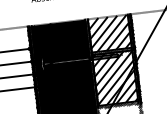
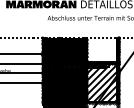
hatch: (110, 33) -> (102, 49), removed

